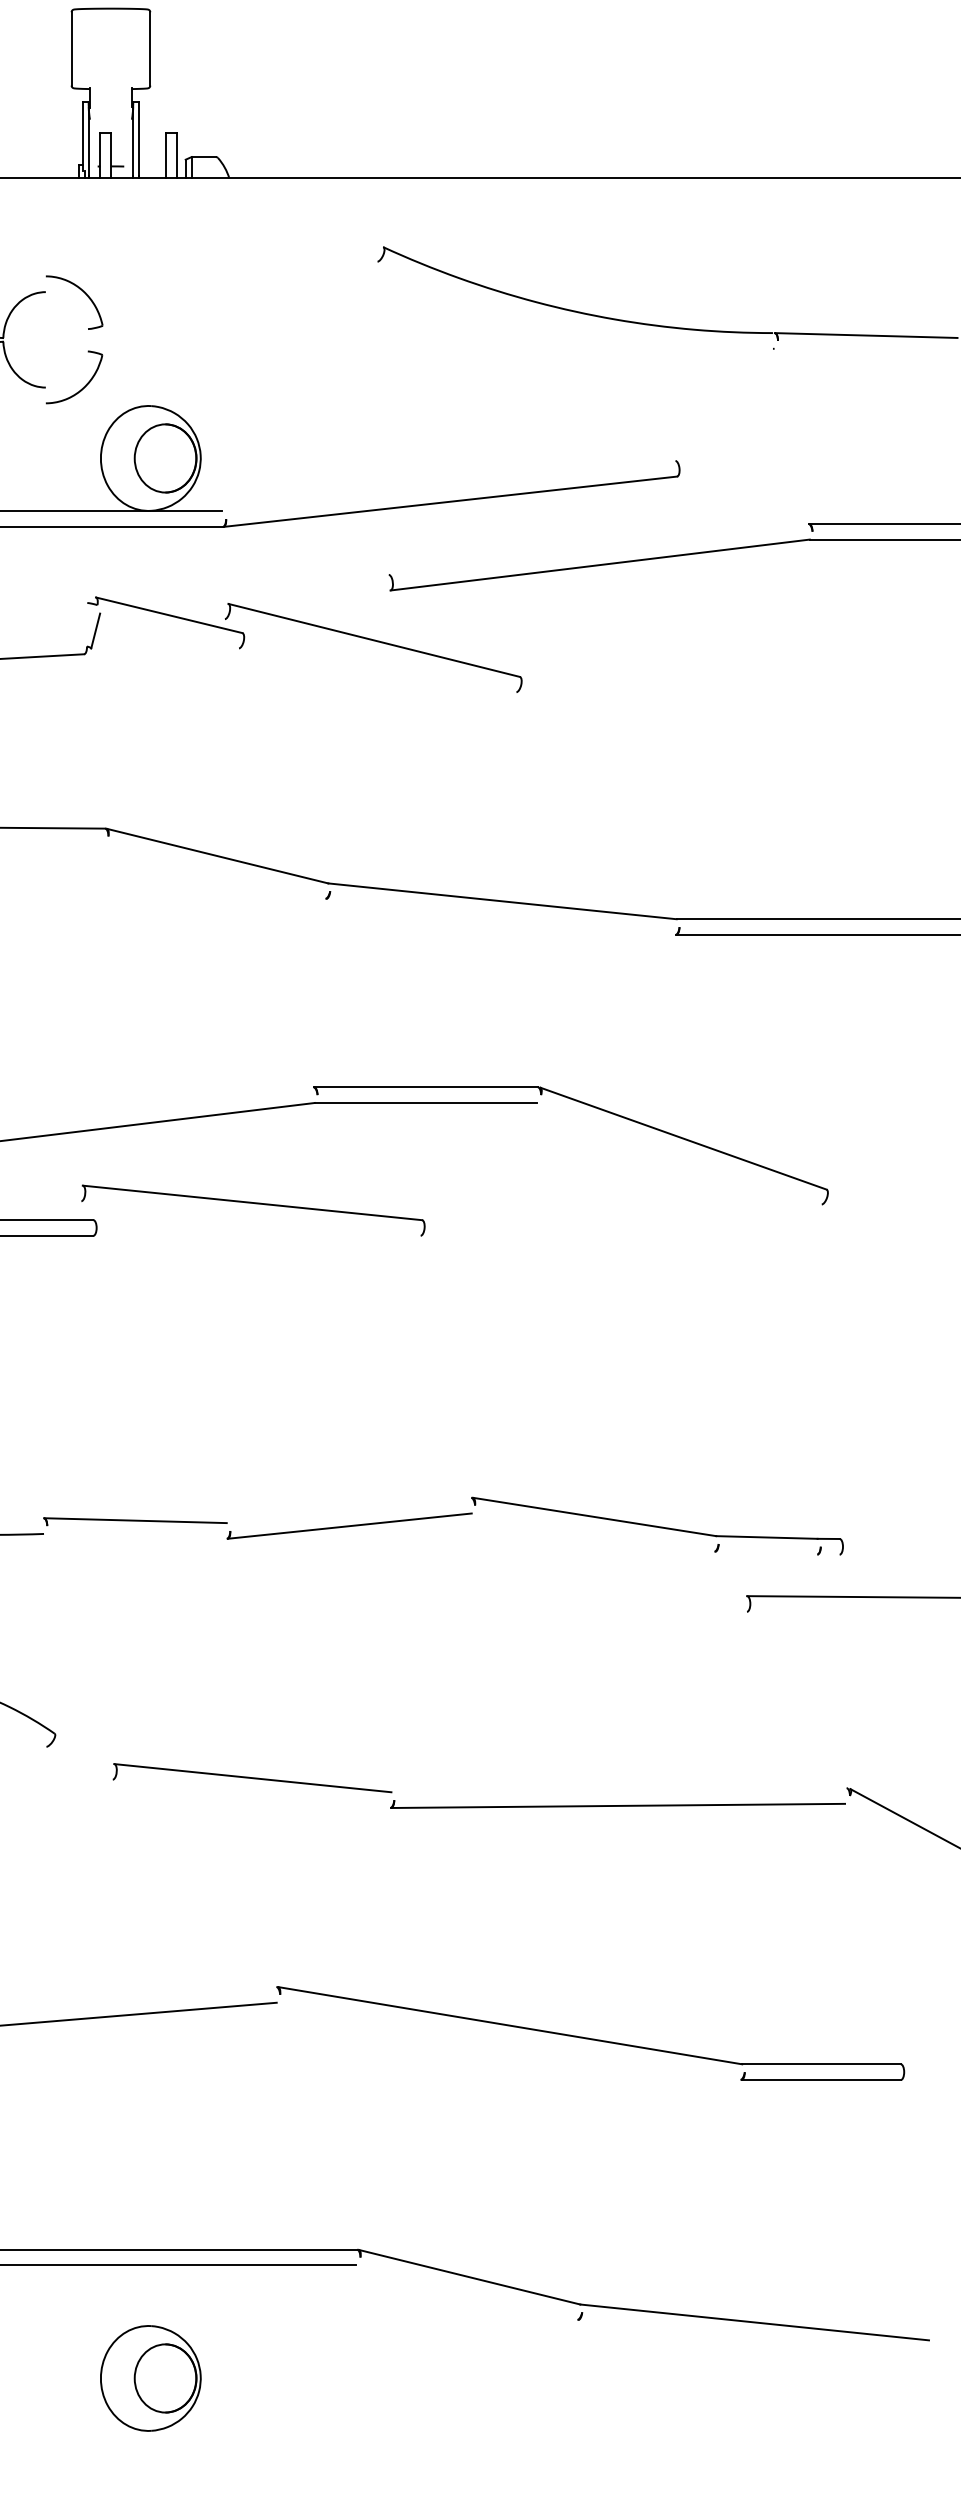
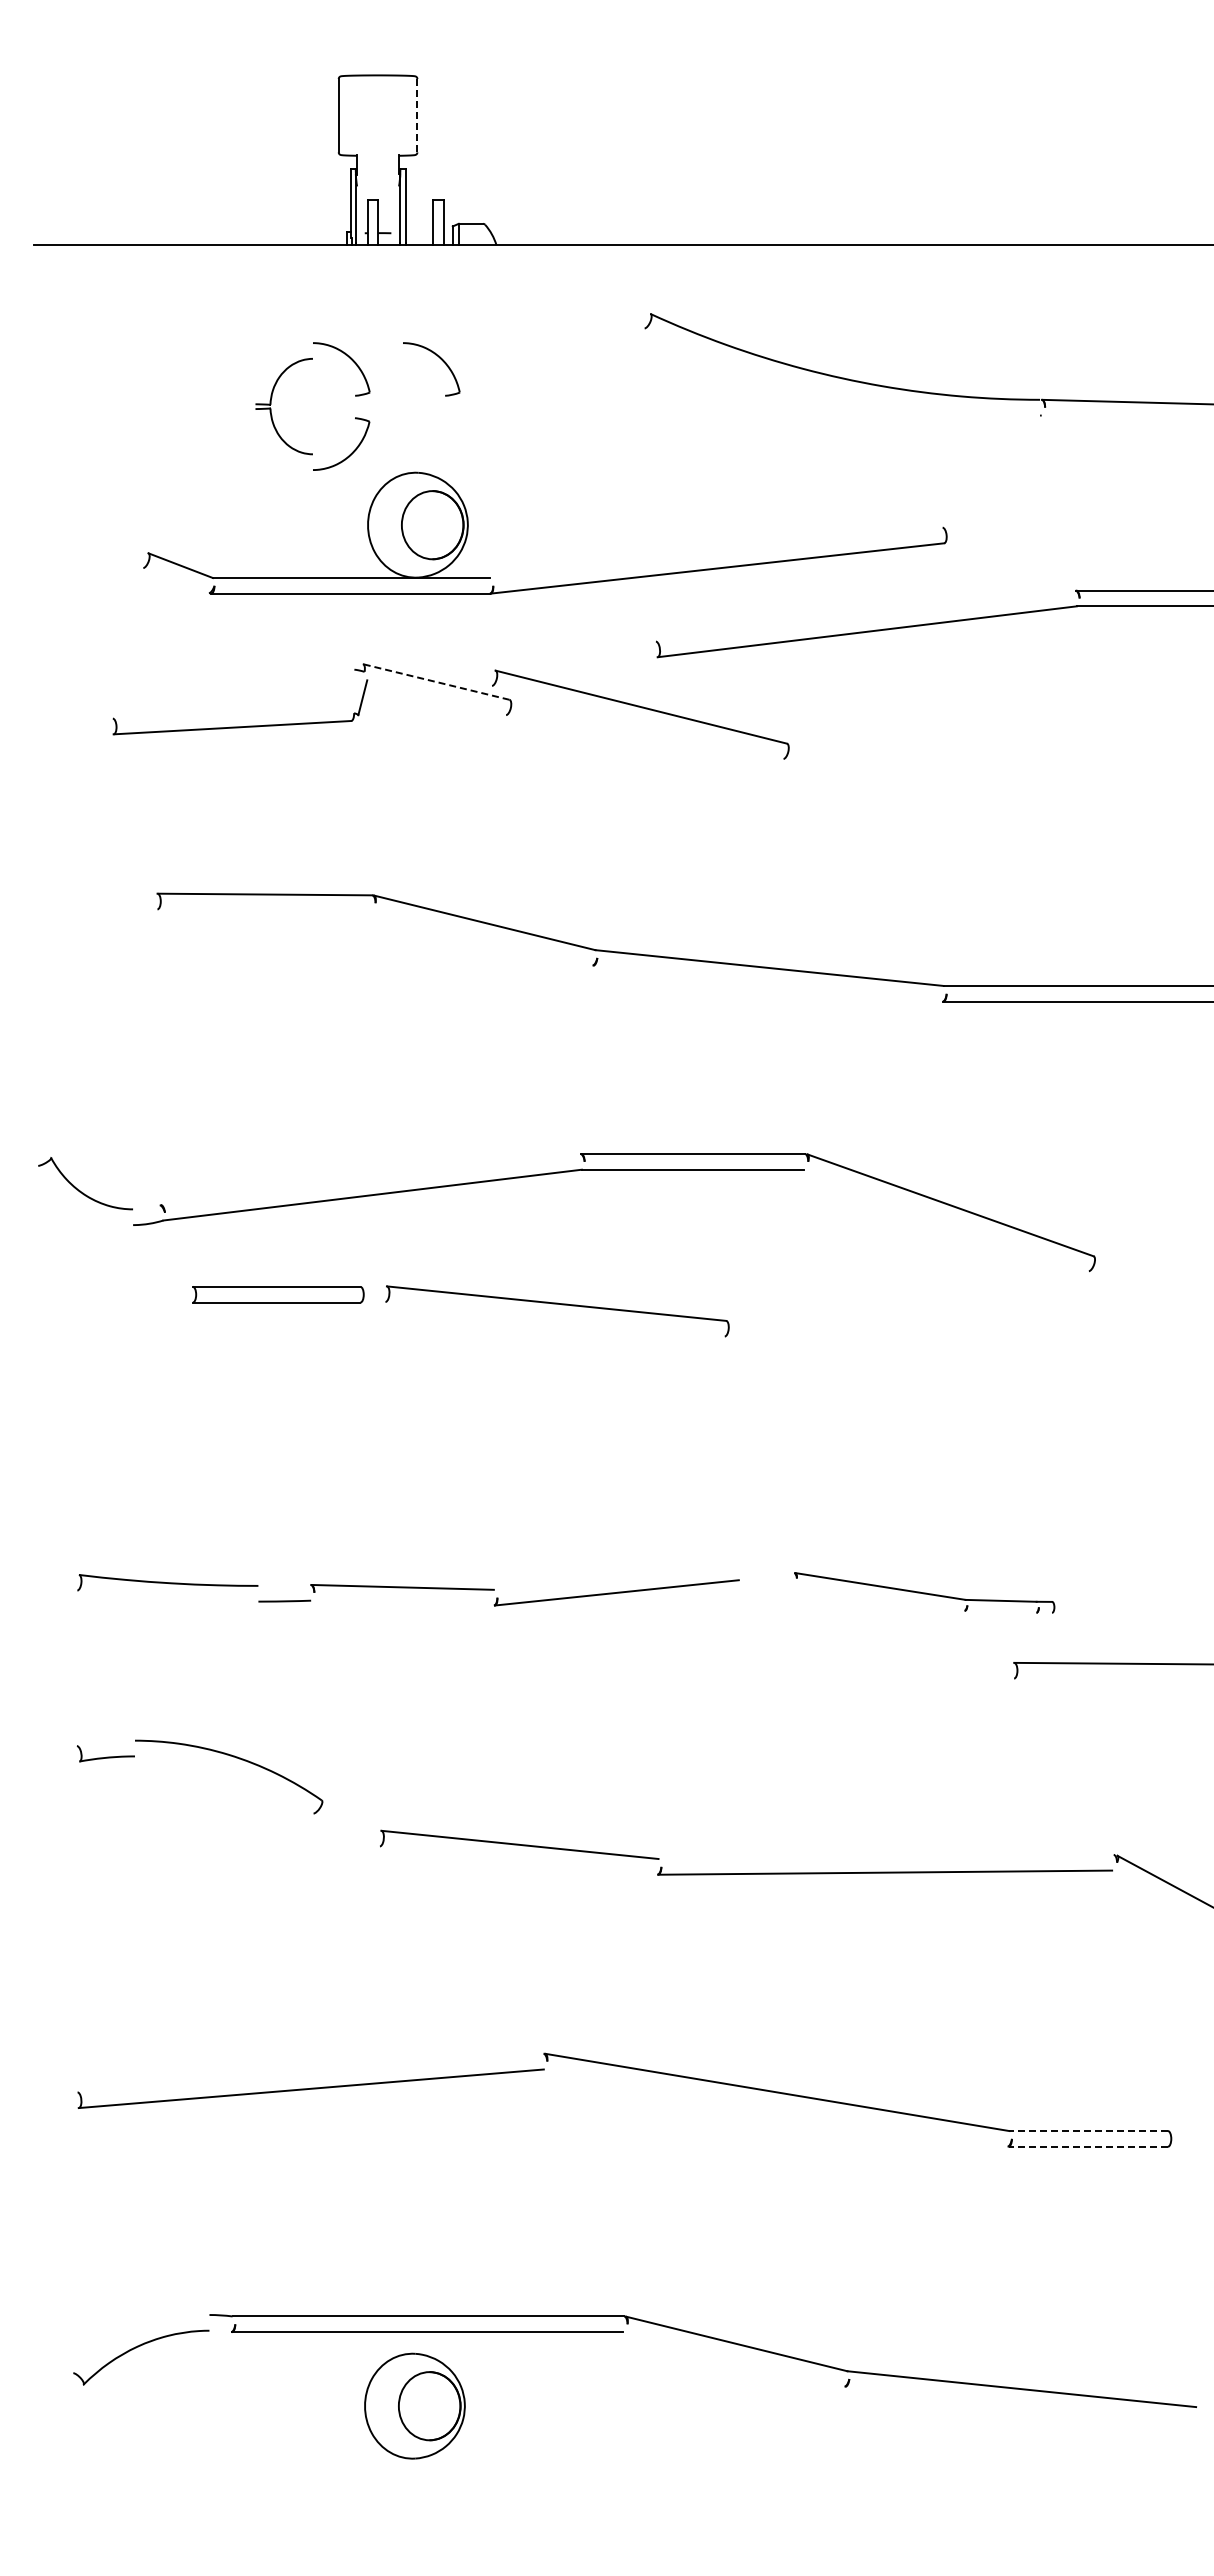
line: (150, 48) -> (417, 115), solid -> dashed
part: (173, 292) -> (440, 359), added
line: (168, 614) -> (435, 681), solid -> dashed
part: (253, 1203) -> (557, 1304), moved
part: (657, 1525) -> (924, 1592), size x0.7
line: (821, 2064) -> (1088, 2131), solid -> dashed
line: (821, 2079) -> (1088, 2146), solid -> dashed
part: (150, 2377) -> (414, 2405), moved

